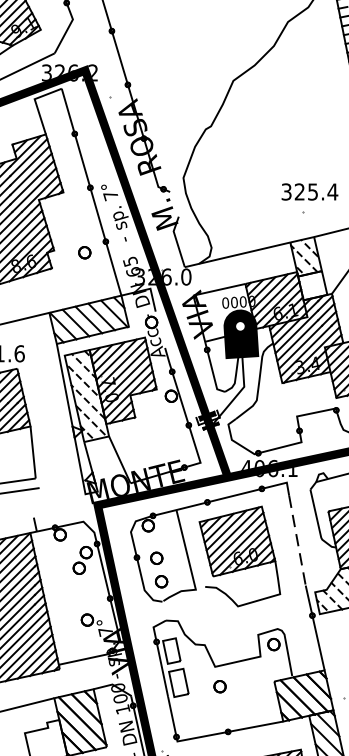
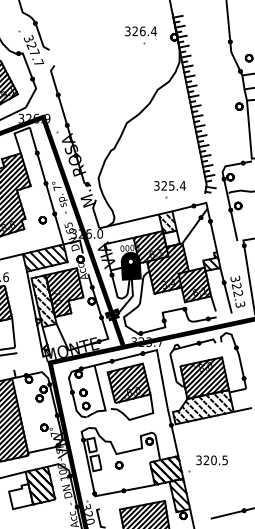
text: (93, 72) -> (47, 118), 326.2 -> 326.9
text: (268, 467) -> (146, 341), 406.1 -> 323.7
line: (296, 540) -> (162, 382), dashed -> solid

